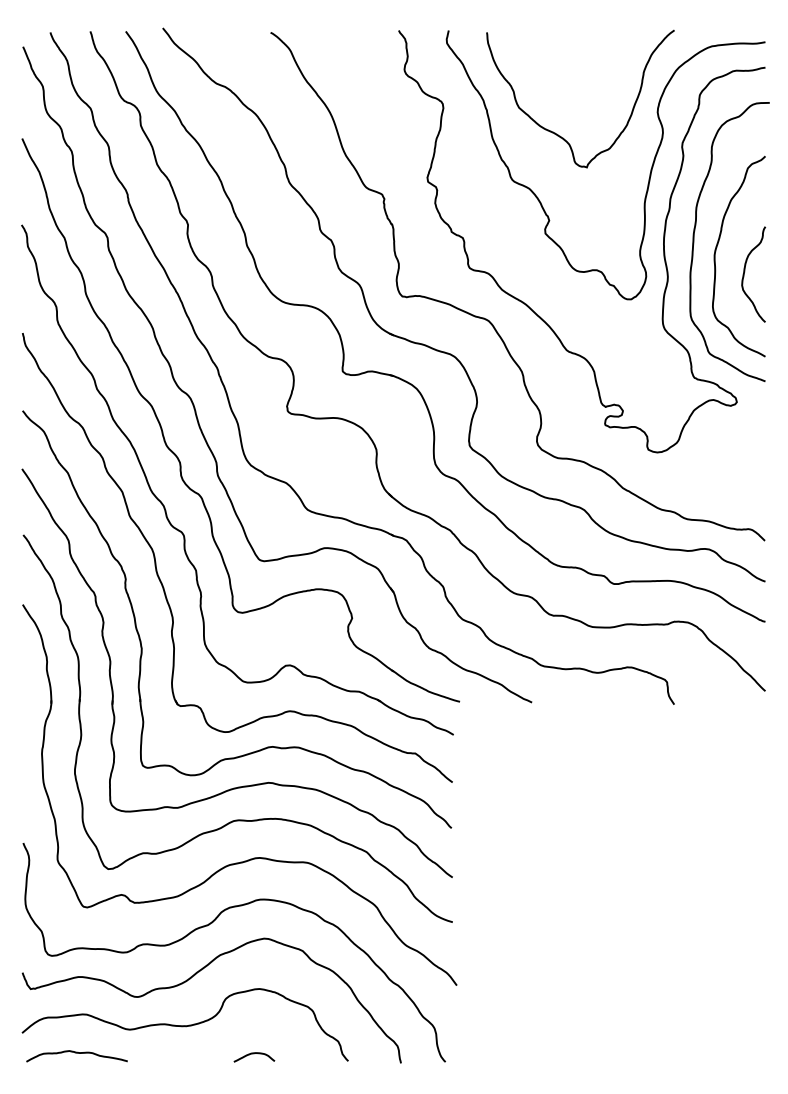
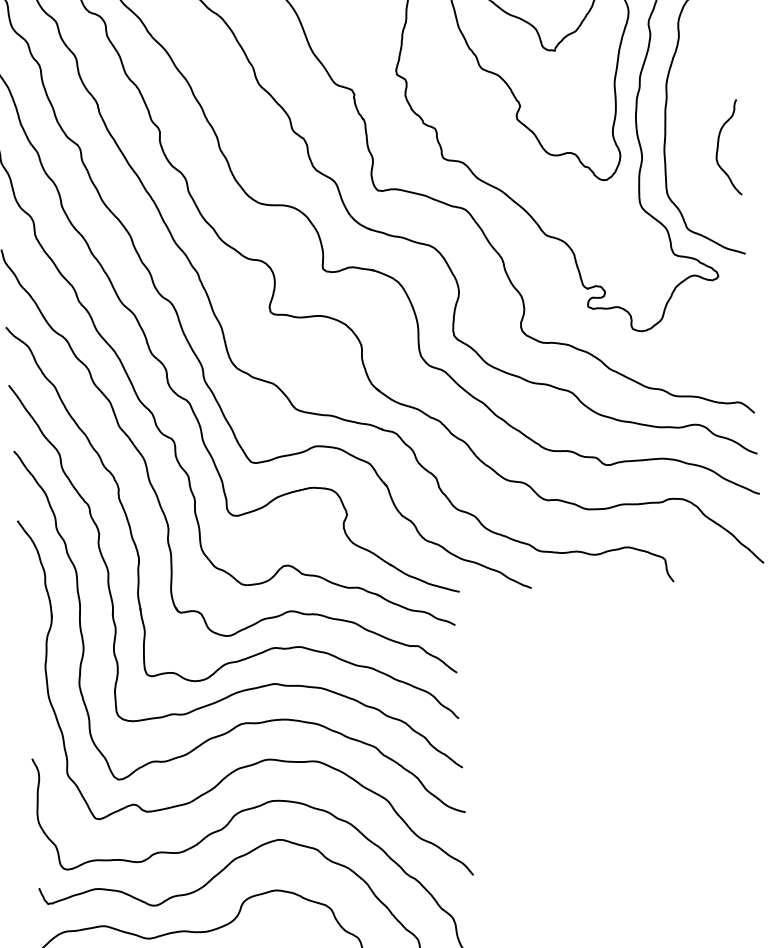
curve: (716, 251) -> (689, 127), removed

